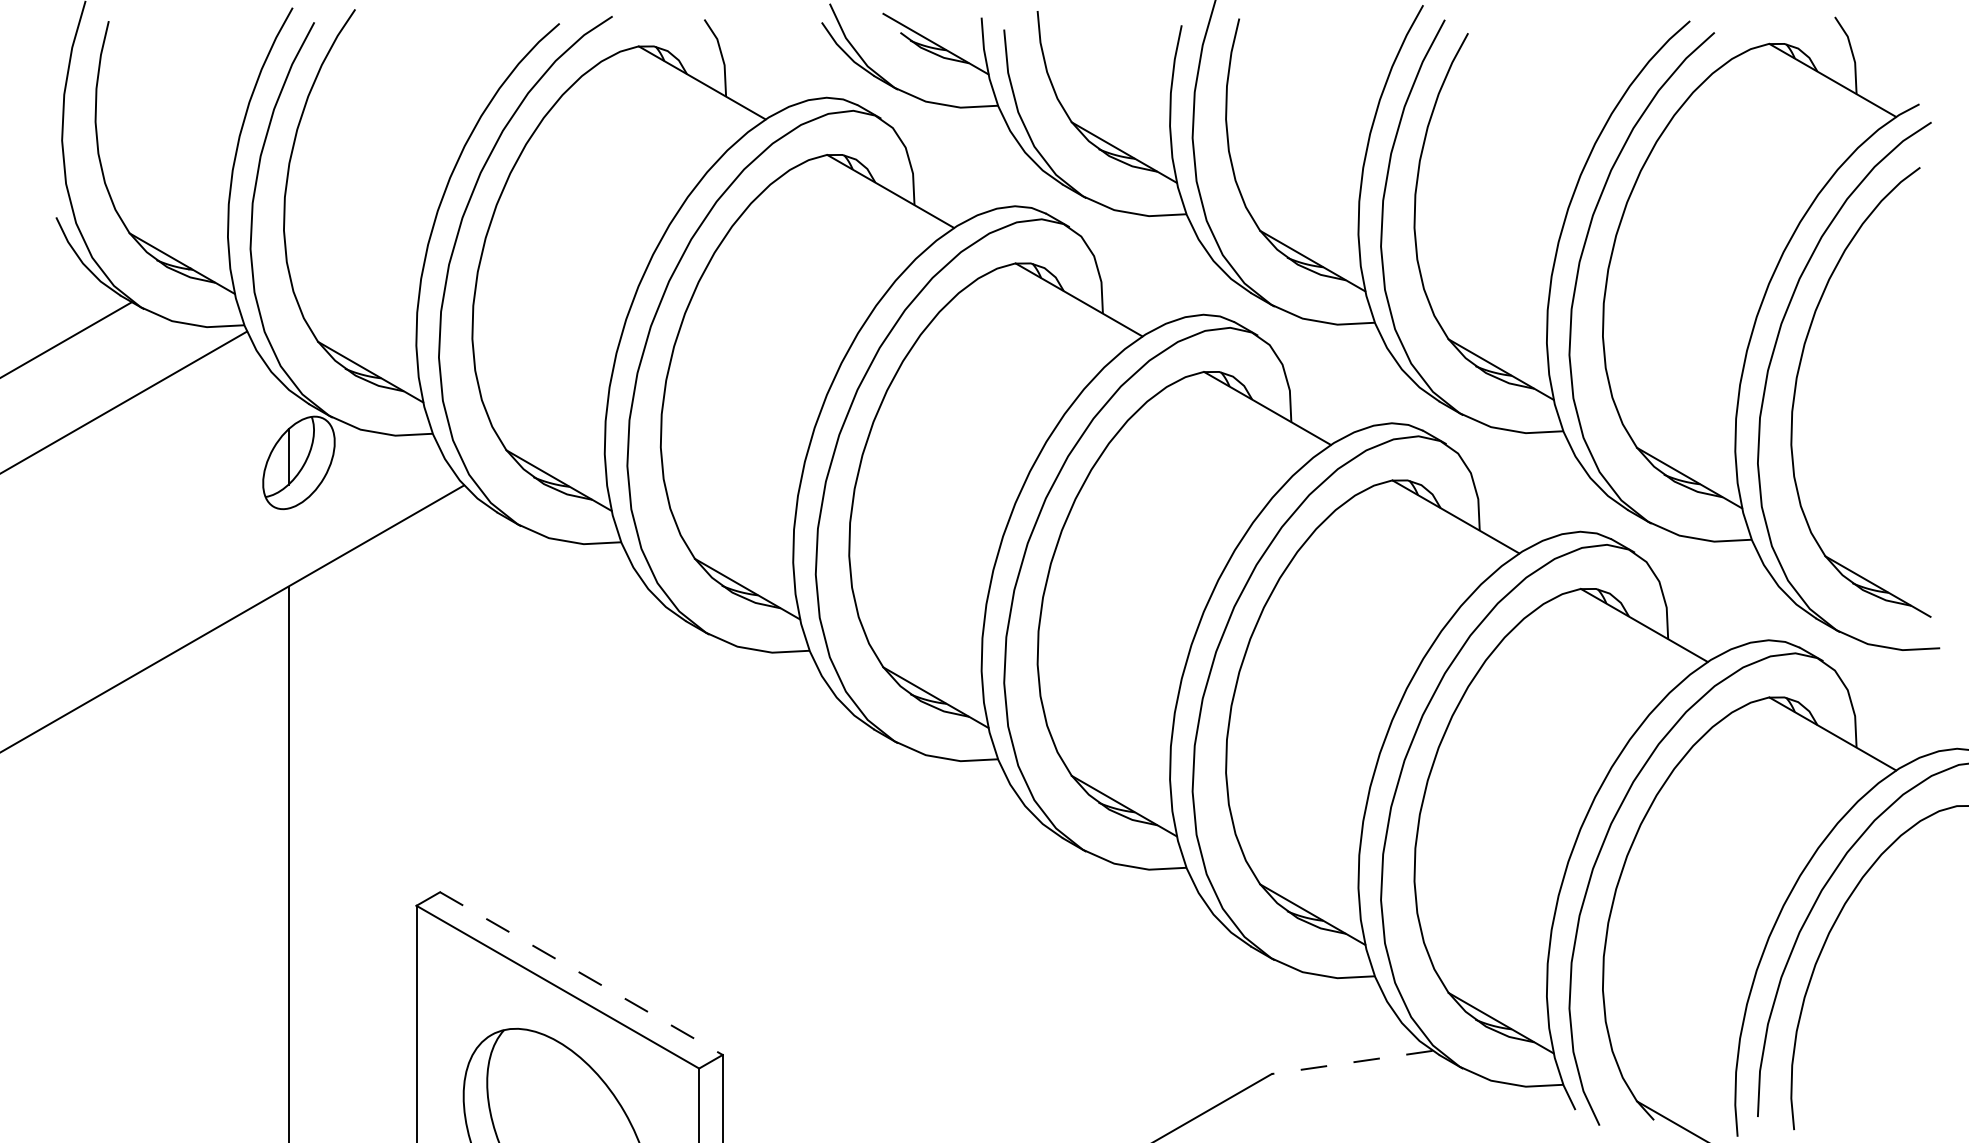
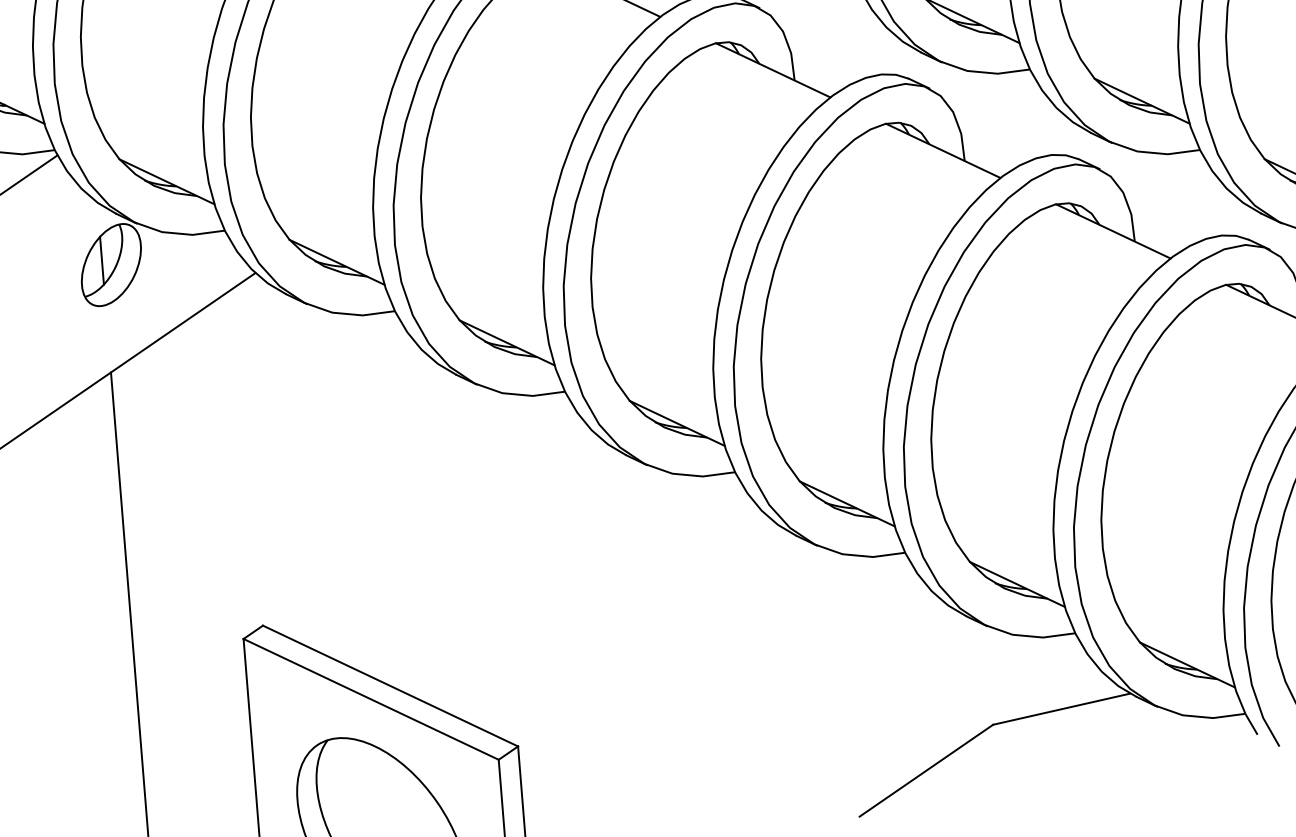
line: (581, 973) -> (390, 685), dashed -> solid
line: (1351, 1062) -> (1061, 709), dashed -> solid

